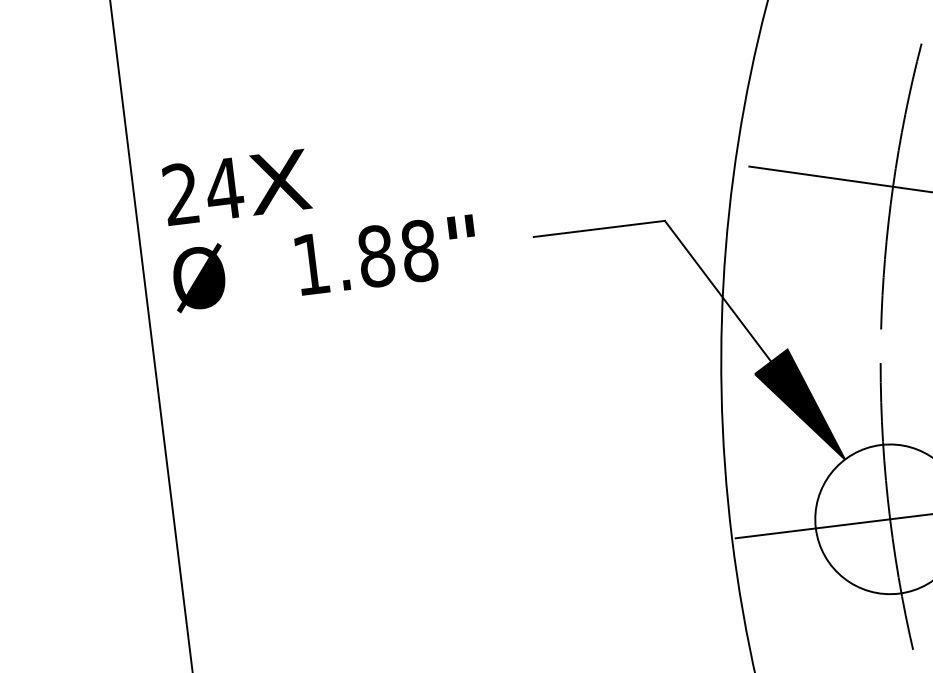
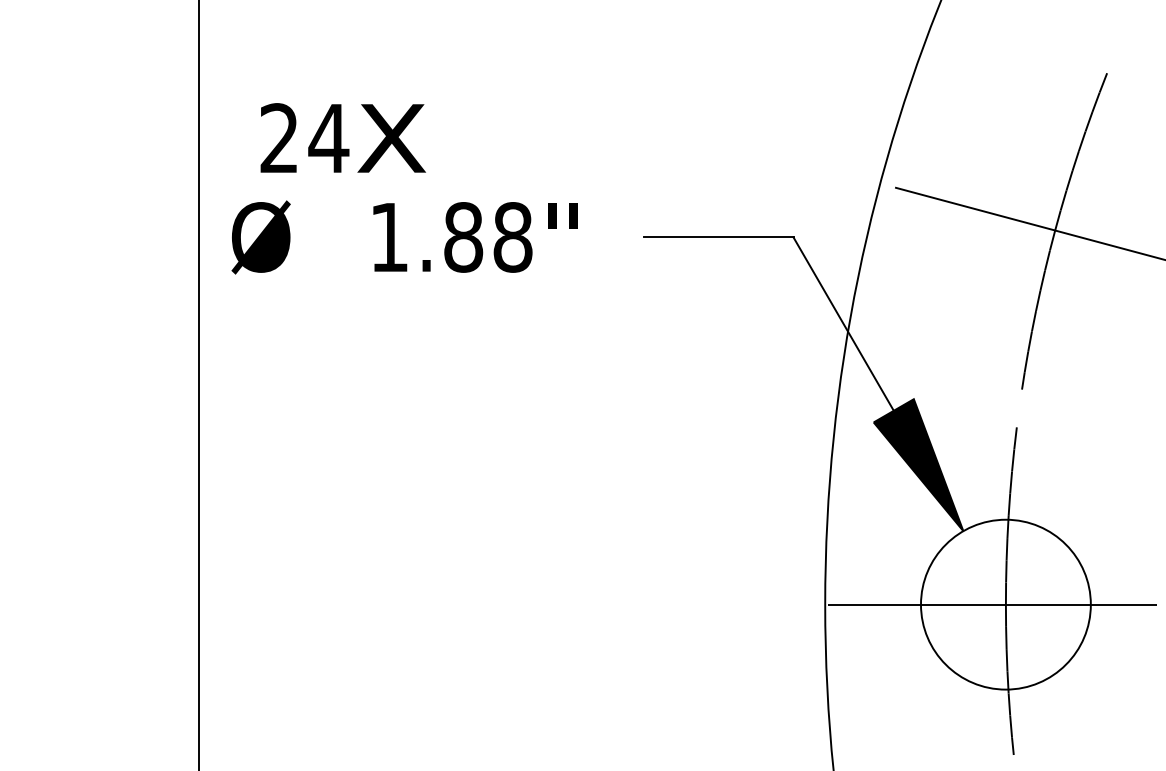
text: (236, 186) -> (342, 137), moved

